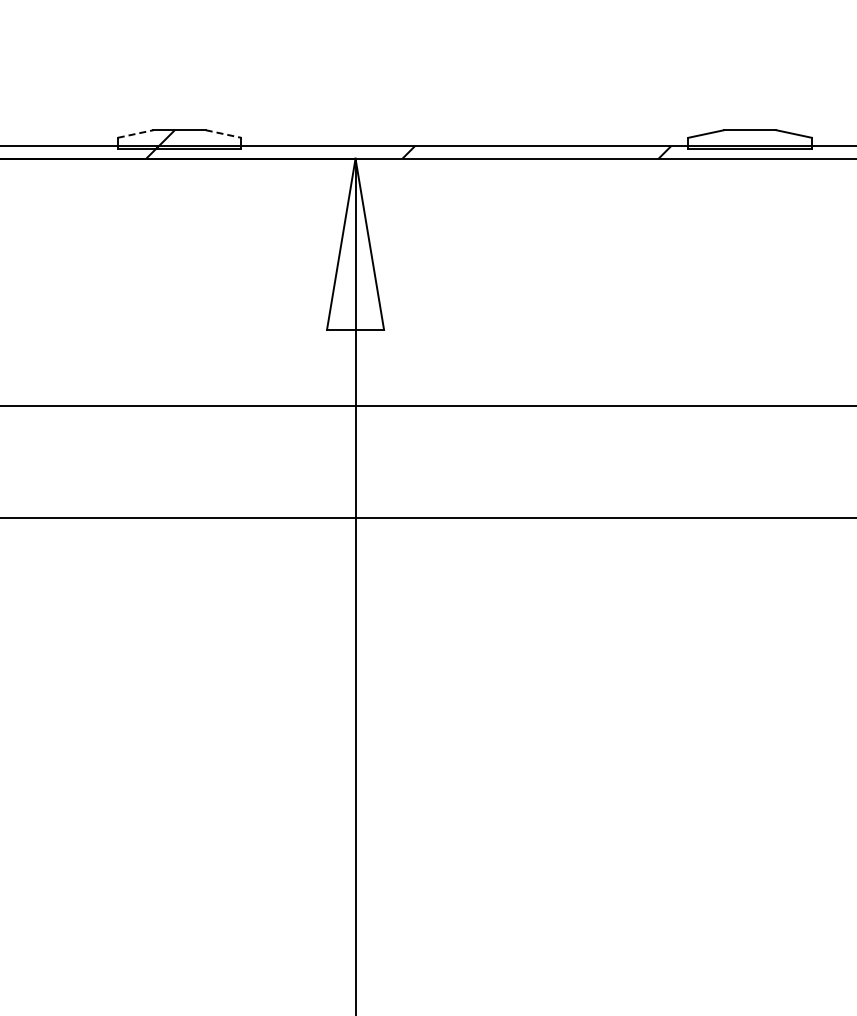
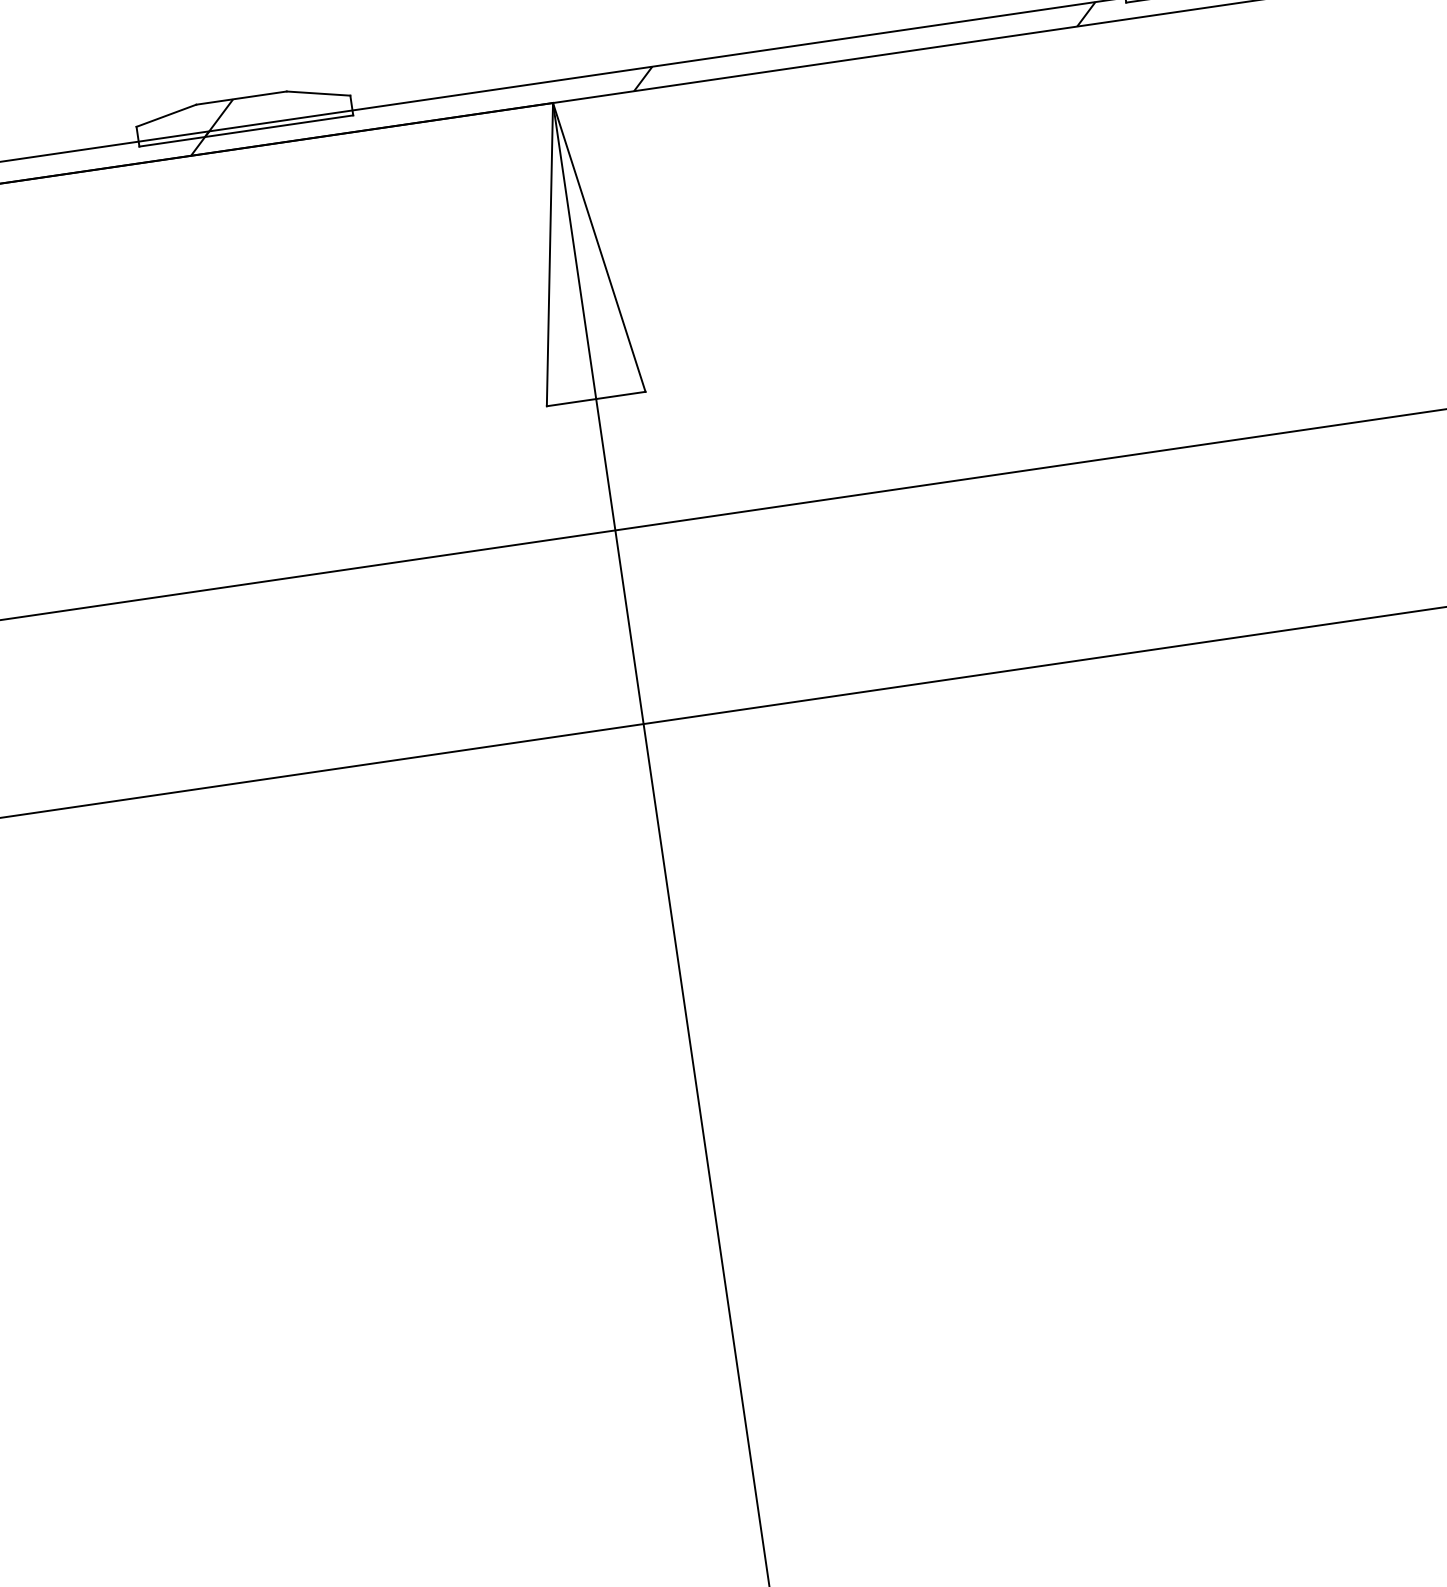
line: (136, 133) -> (167, 114), dashed -> solid
line: (224, 134) -> (320, 94), dashed -> solid

